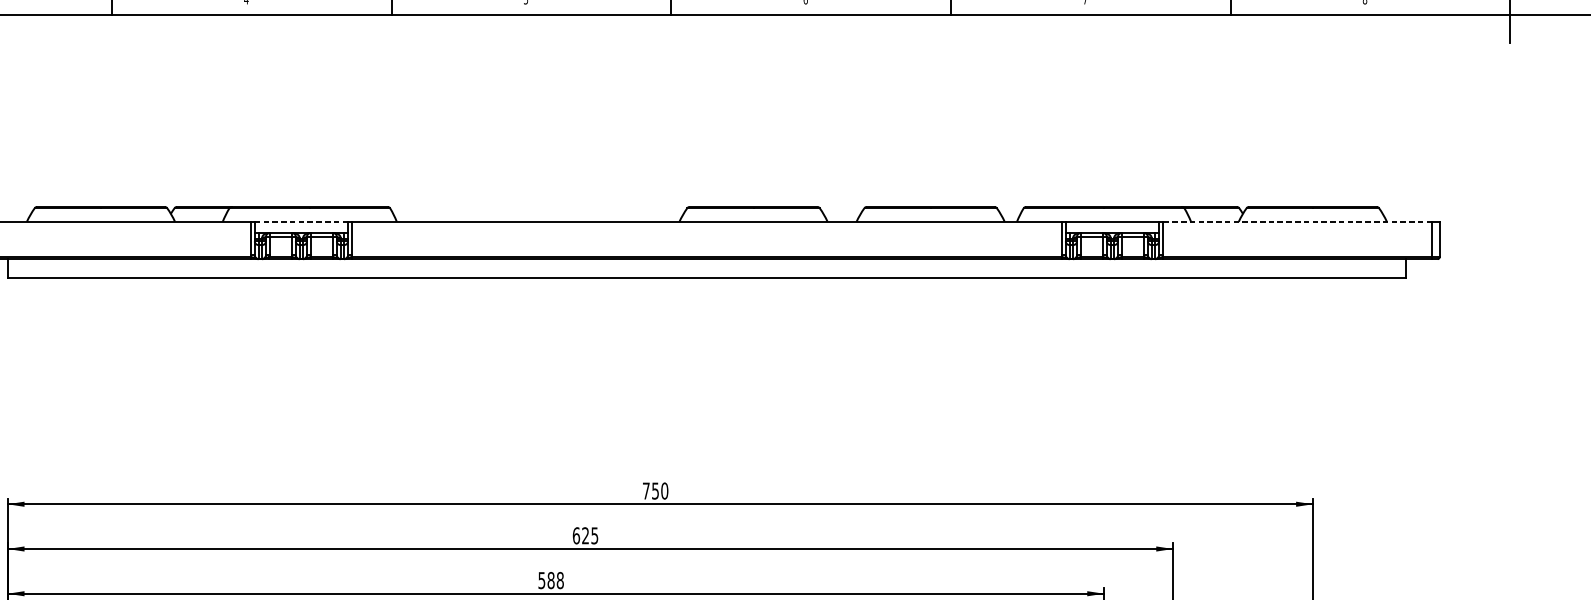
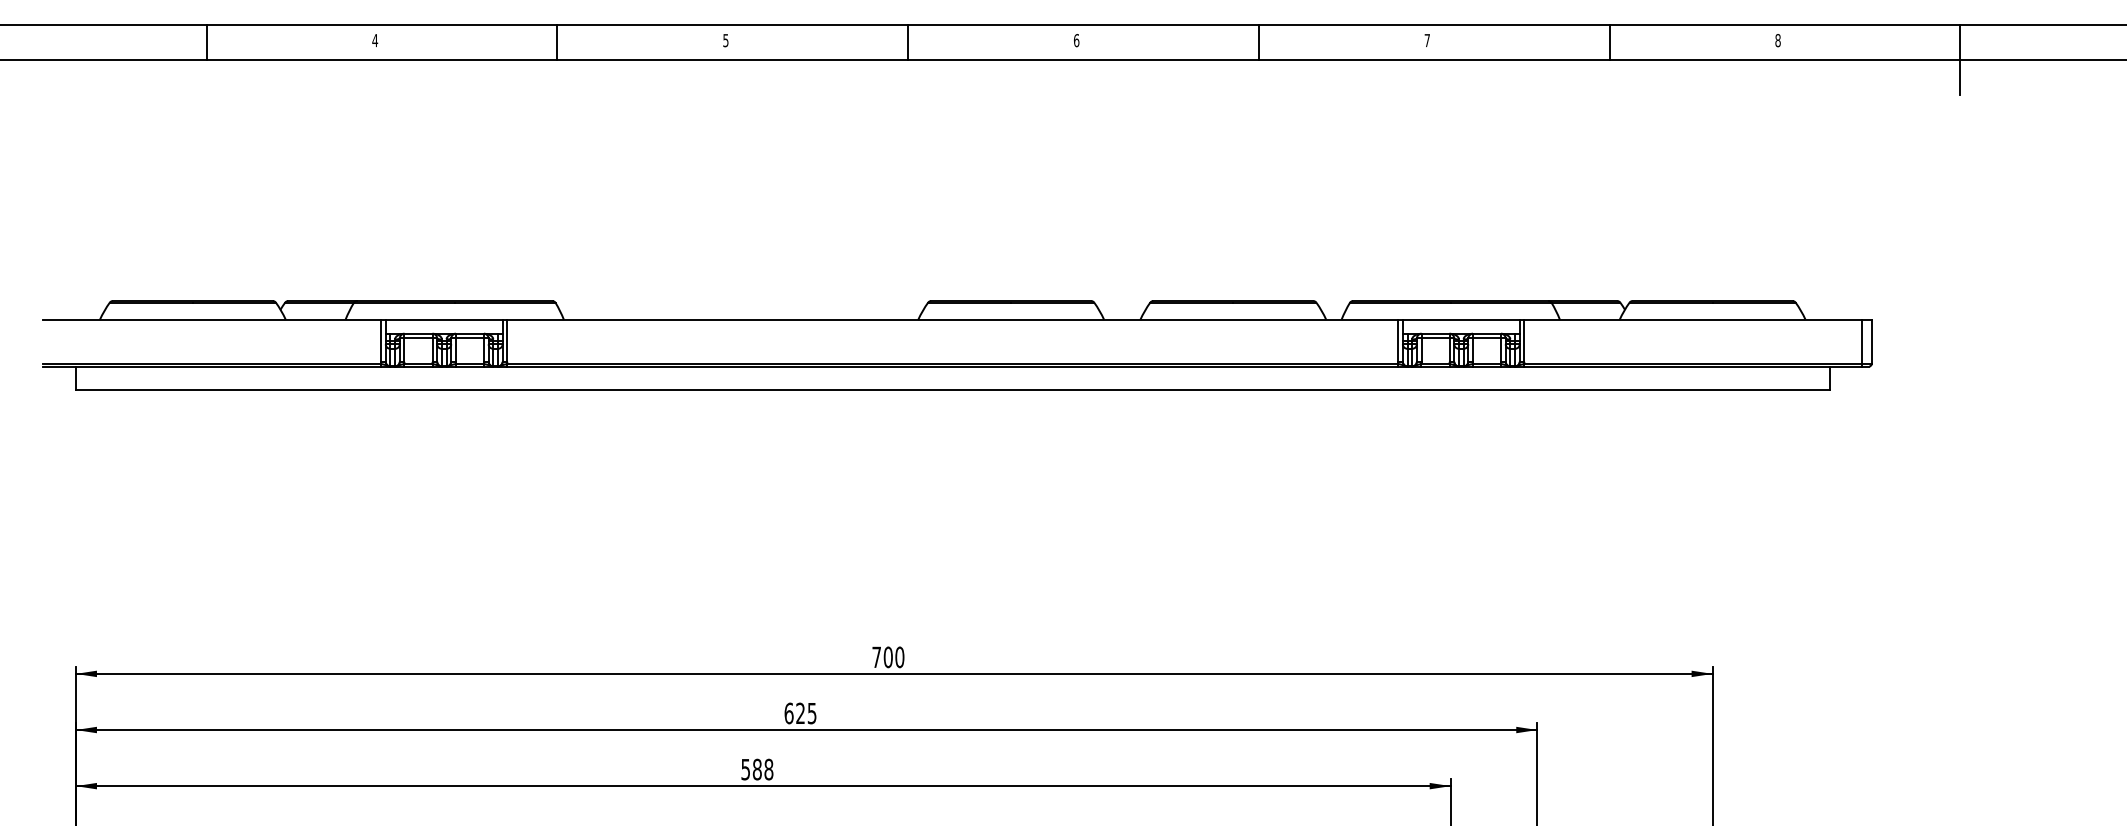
line: (301, 221) -> (444, 319), dashed -> solid
line: (1297, 221) -> (1693, 319), dashed -> solid
text: (654, 491) -> (887, 657), 750 -> 700

